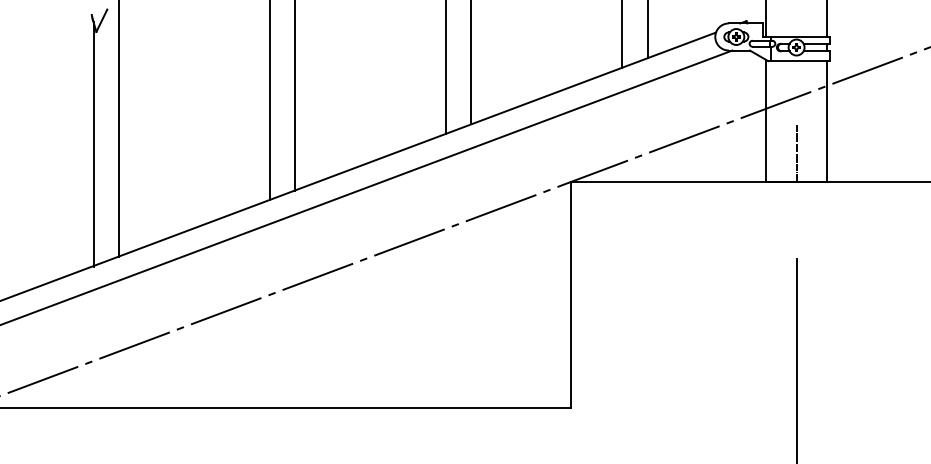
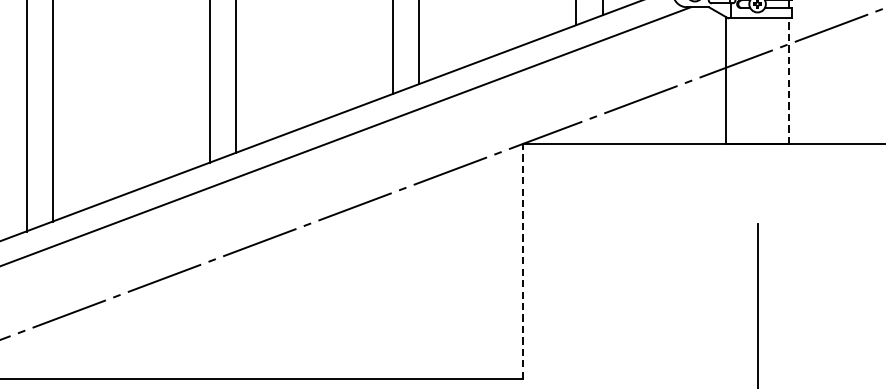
line: (827, 121) -> (789, 81), solid -> dashed
line: (796, 153) -> (757, 114), removed
line: (570, 294) -> (522, 260), solid -> dashed

